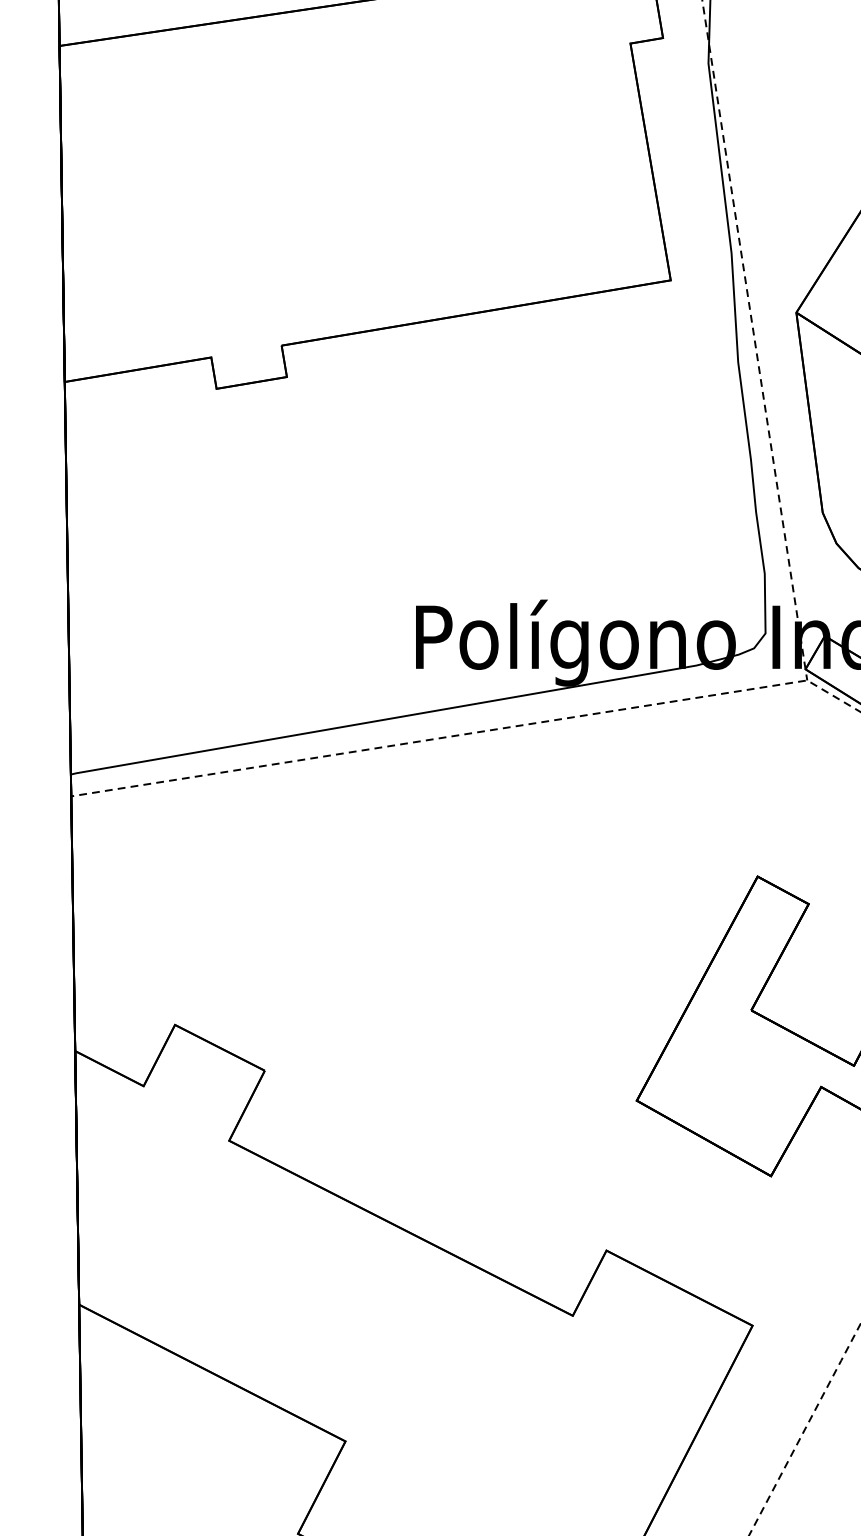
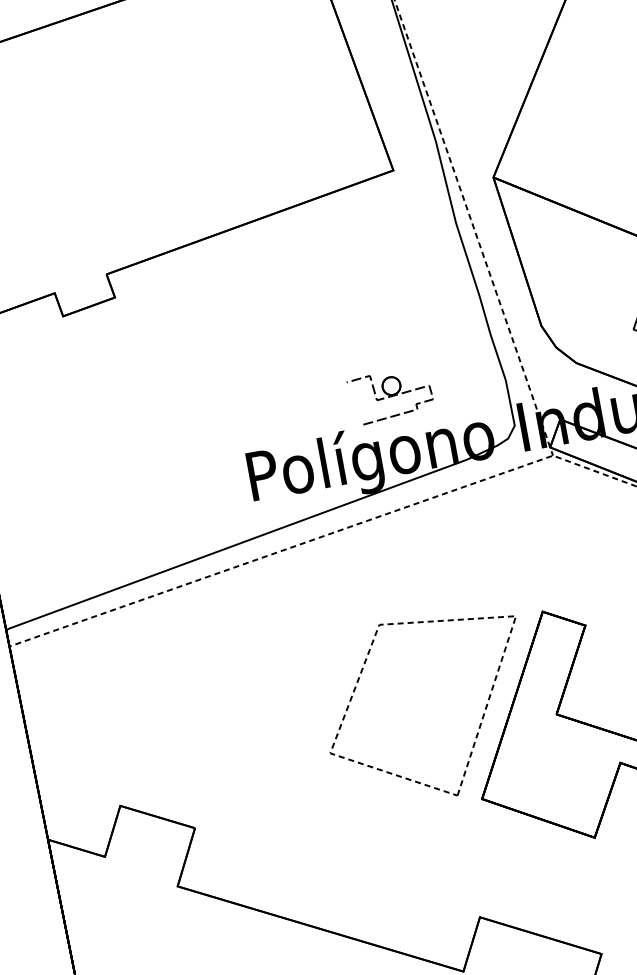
part: (614, 566) -> (390, 395), added
part: (649, 1008) -> (478, 727), added

